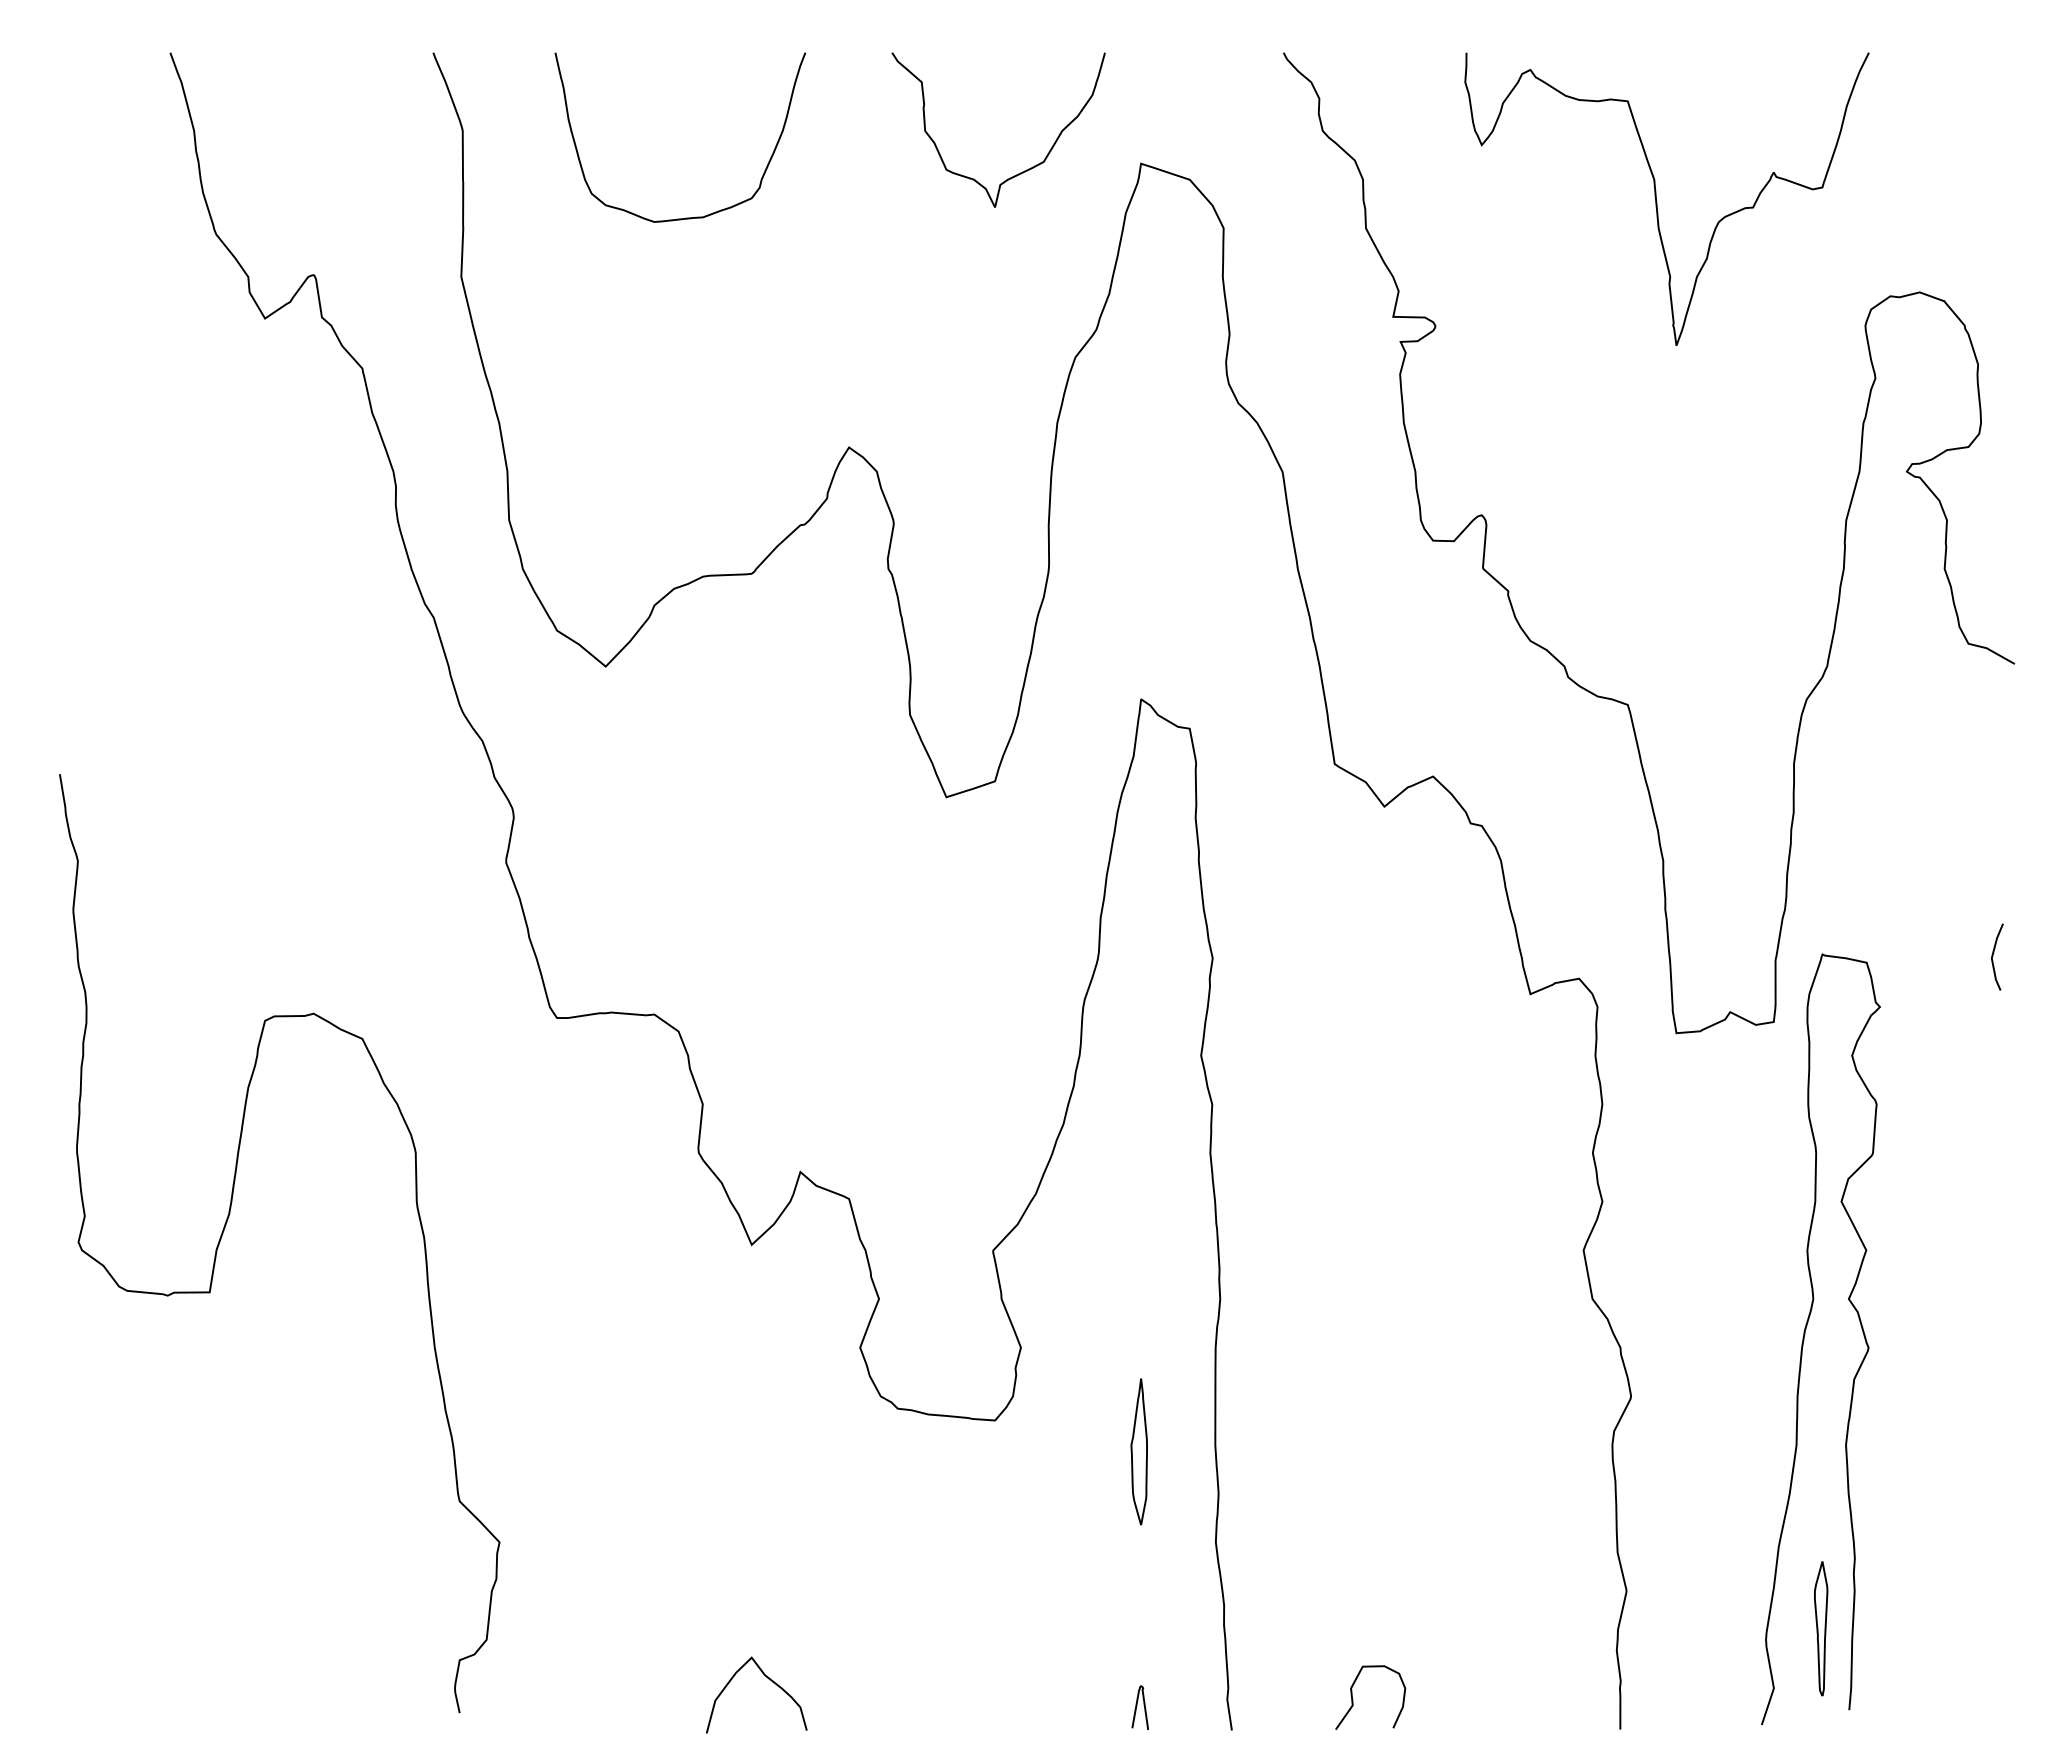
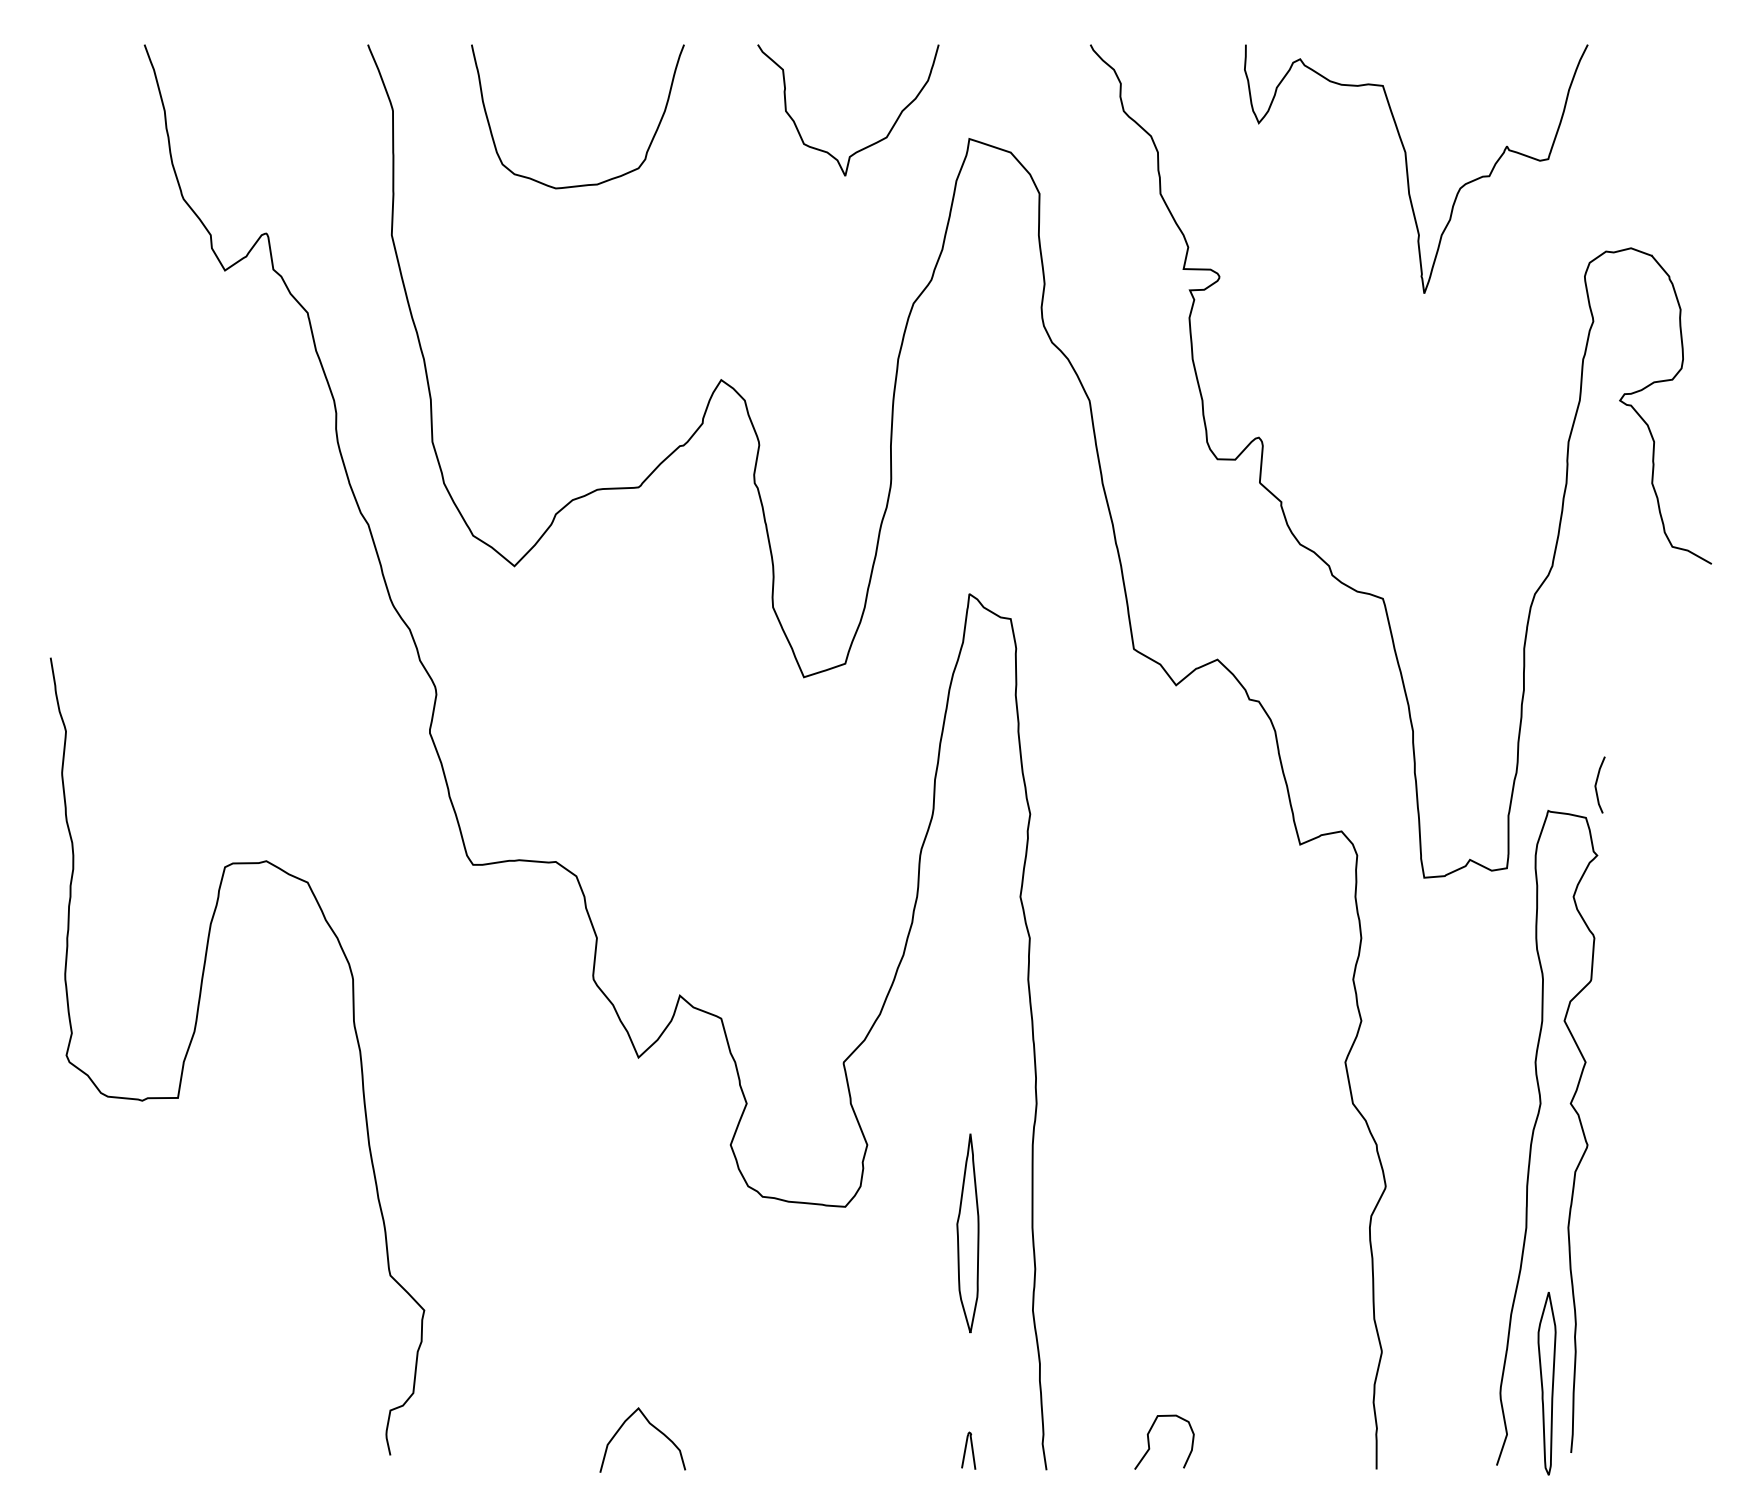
line: (1993, 956) -> (1596, 784), moved
part: (1138, 1451) -> (967, 1233), size x1.6
part: (1821, 1628) -> (1547, 1383), size x1.6

